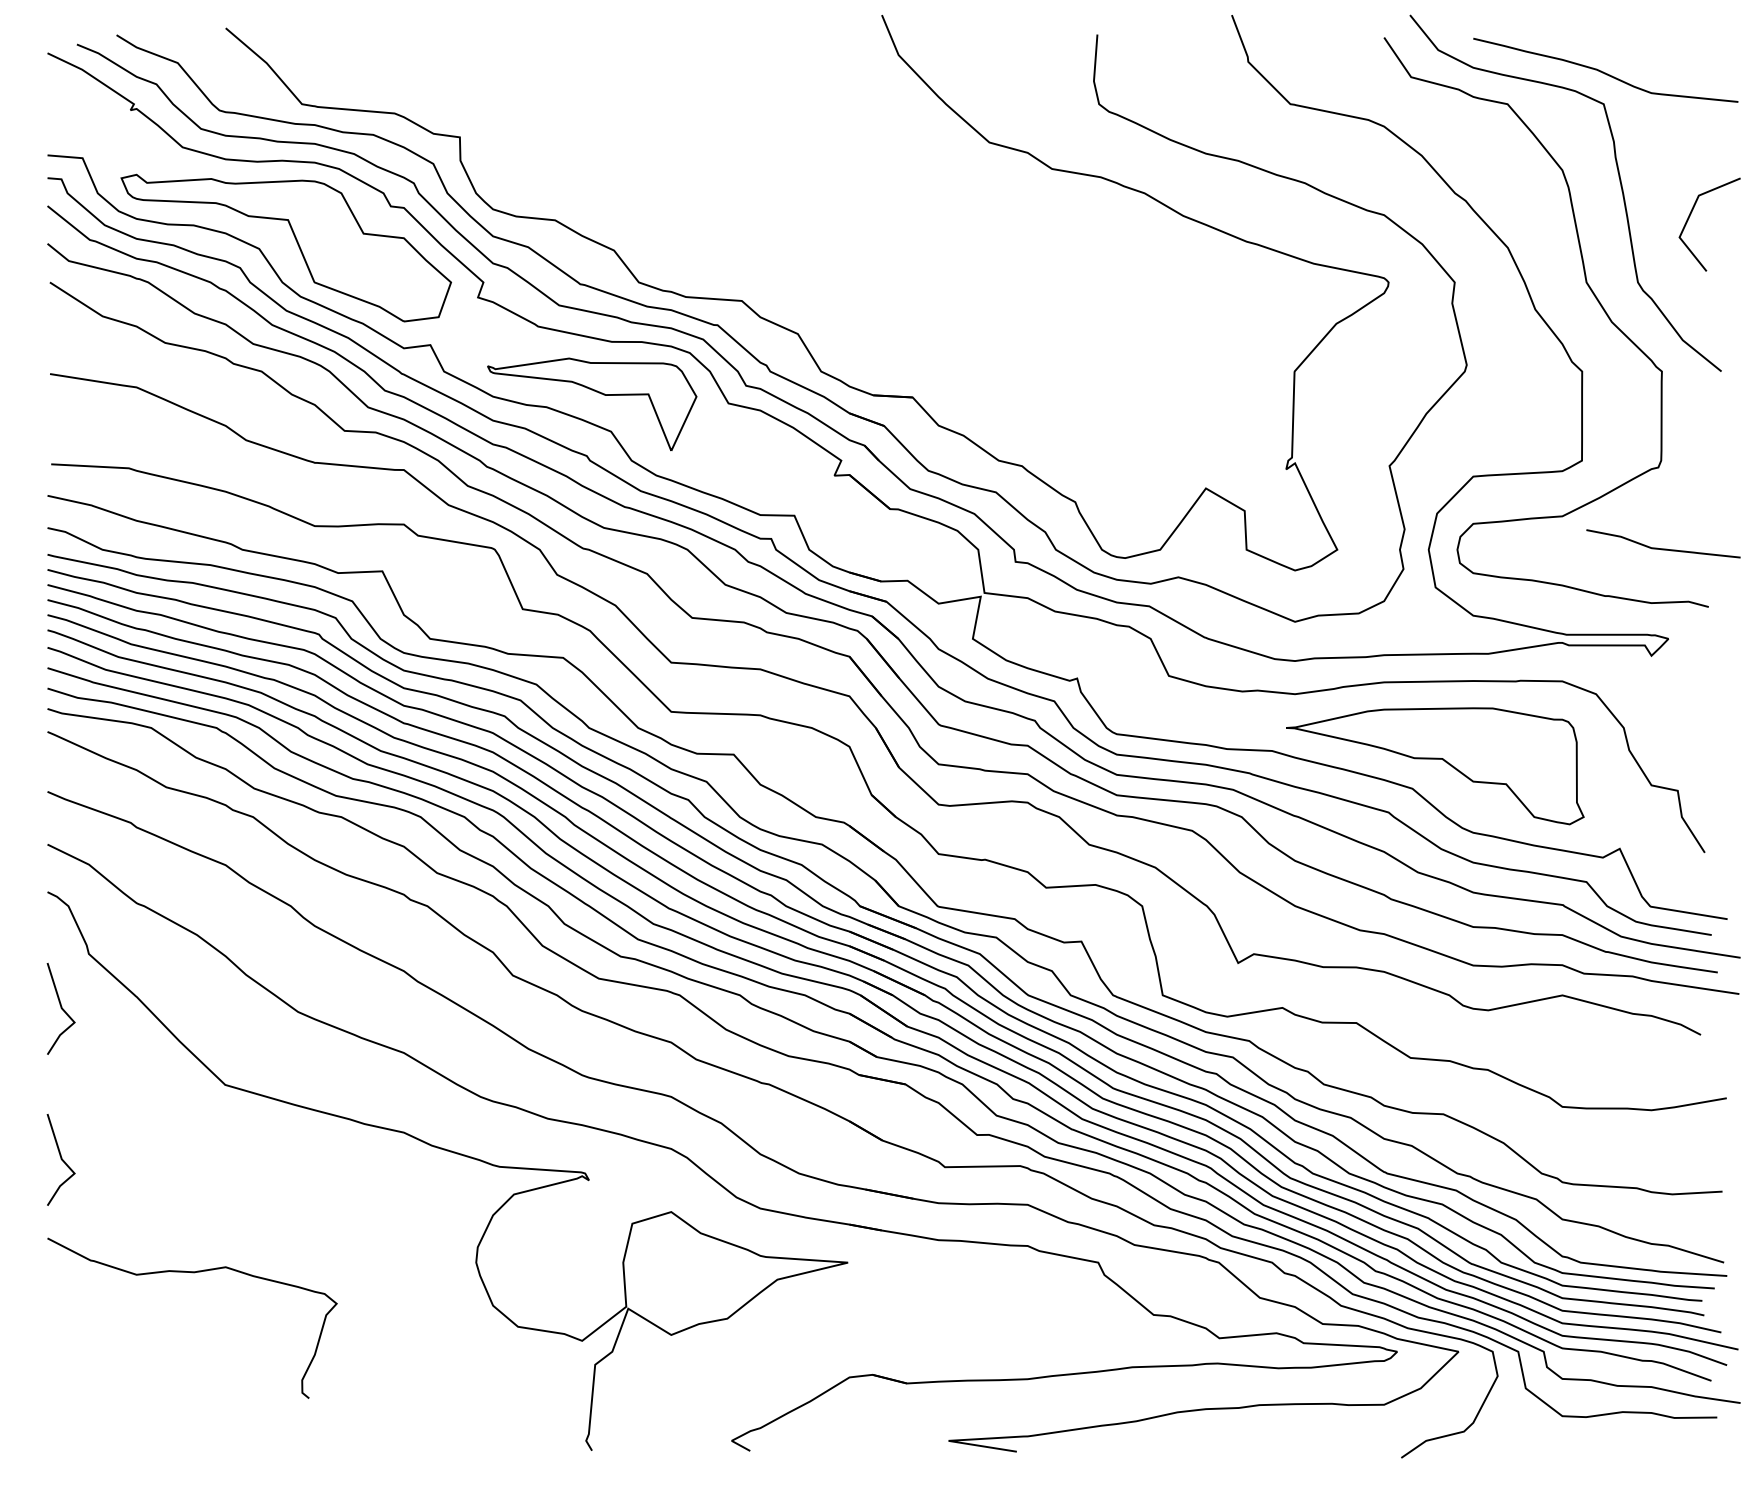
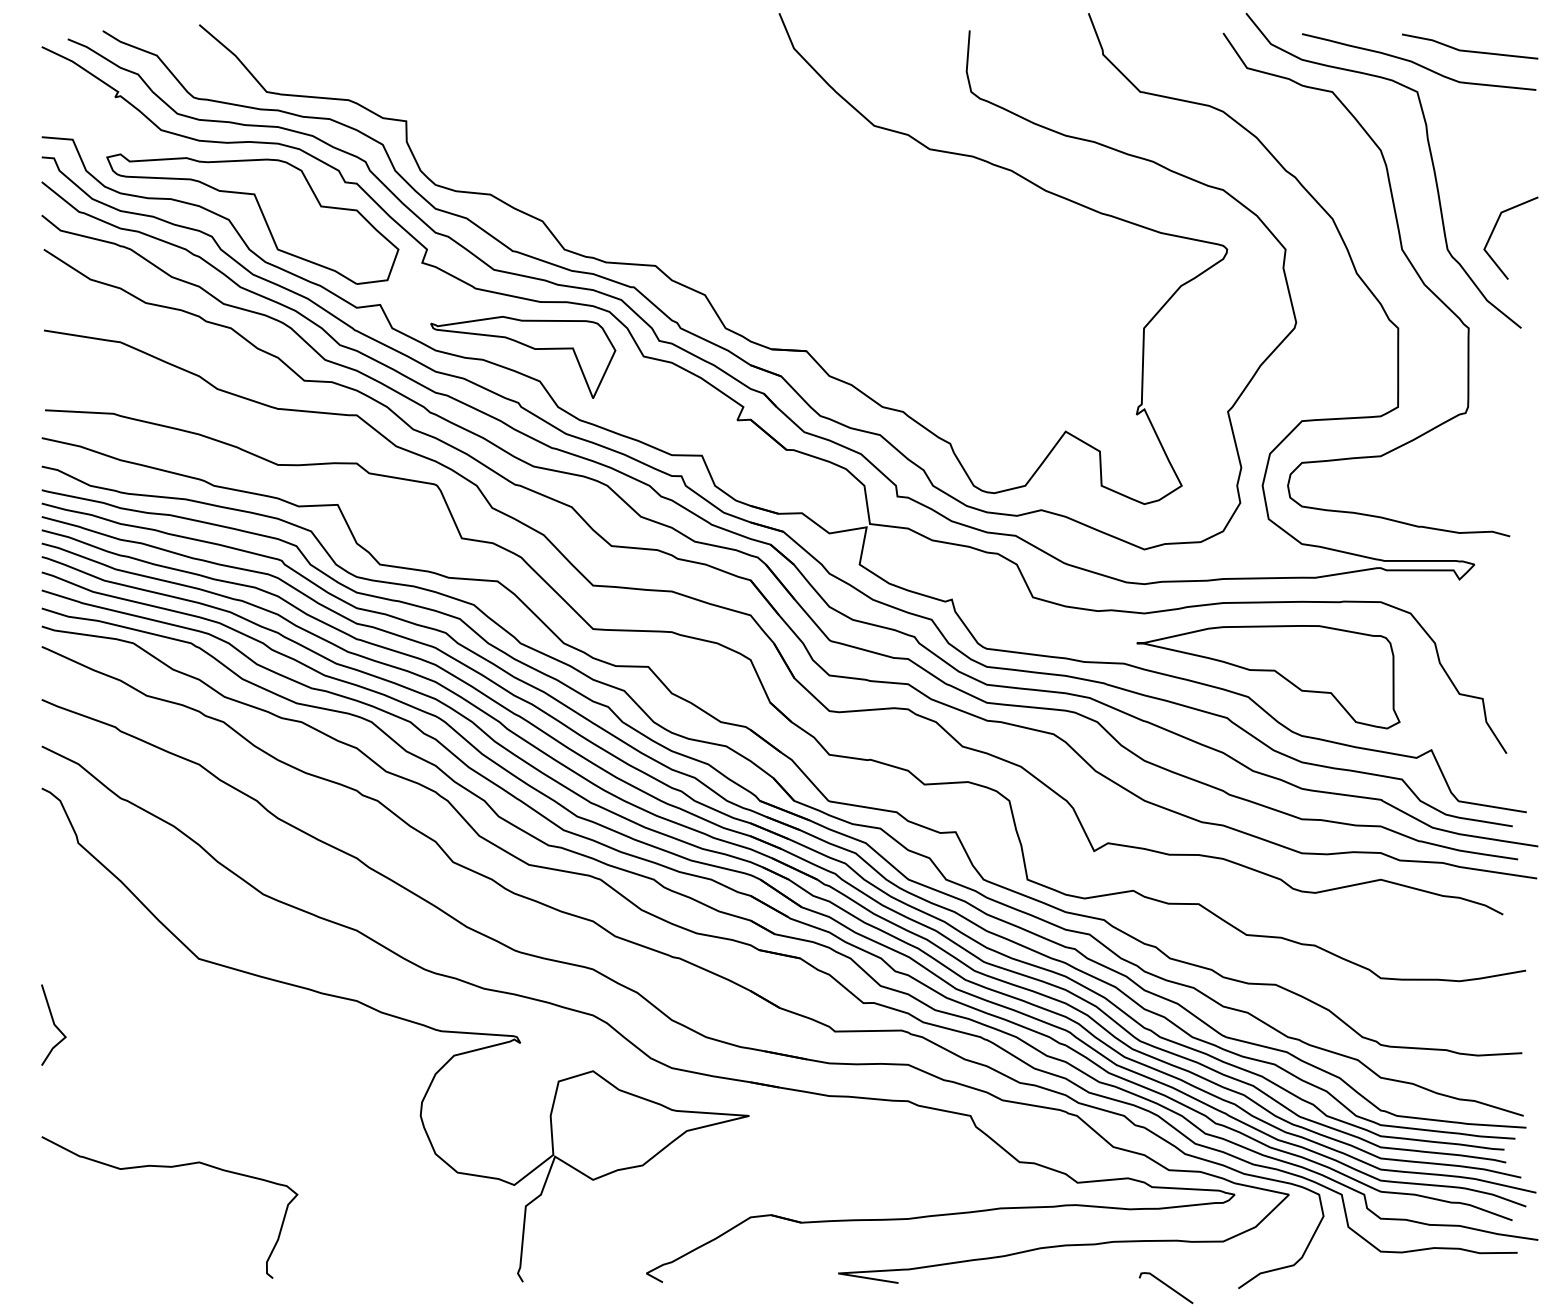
line: (1691, 214) -> (1494, 229), moved
curve: (1663, 548) -> (1470, 50), moved
line: (60, 1008) -> (53, 891), removed
curve: (192, 1273) -> (169, 1167), moved
curve: (1320, 1455) -> (1166, 1286), added

